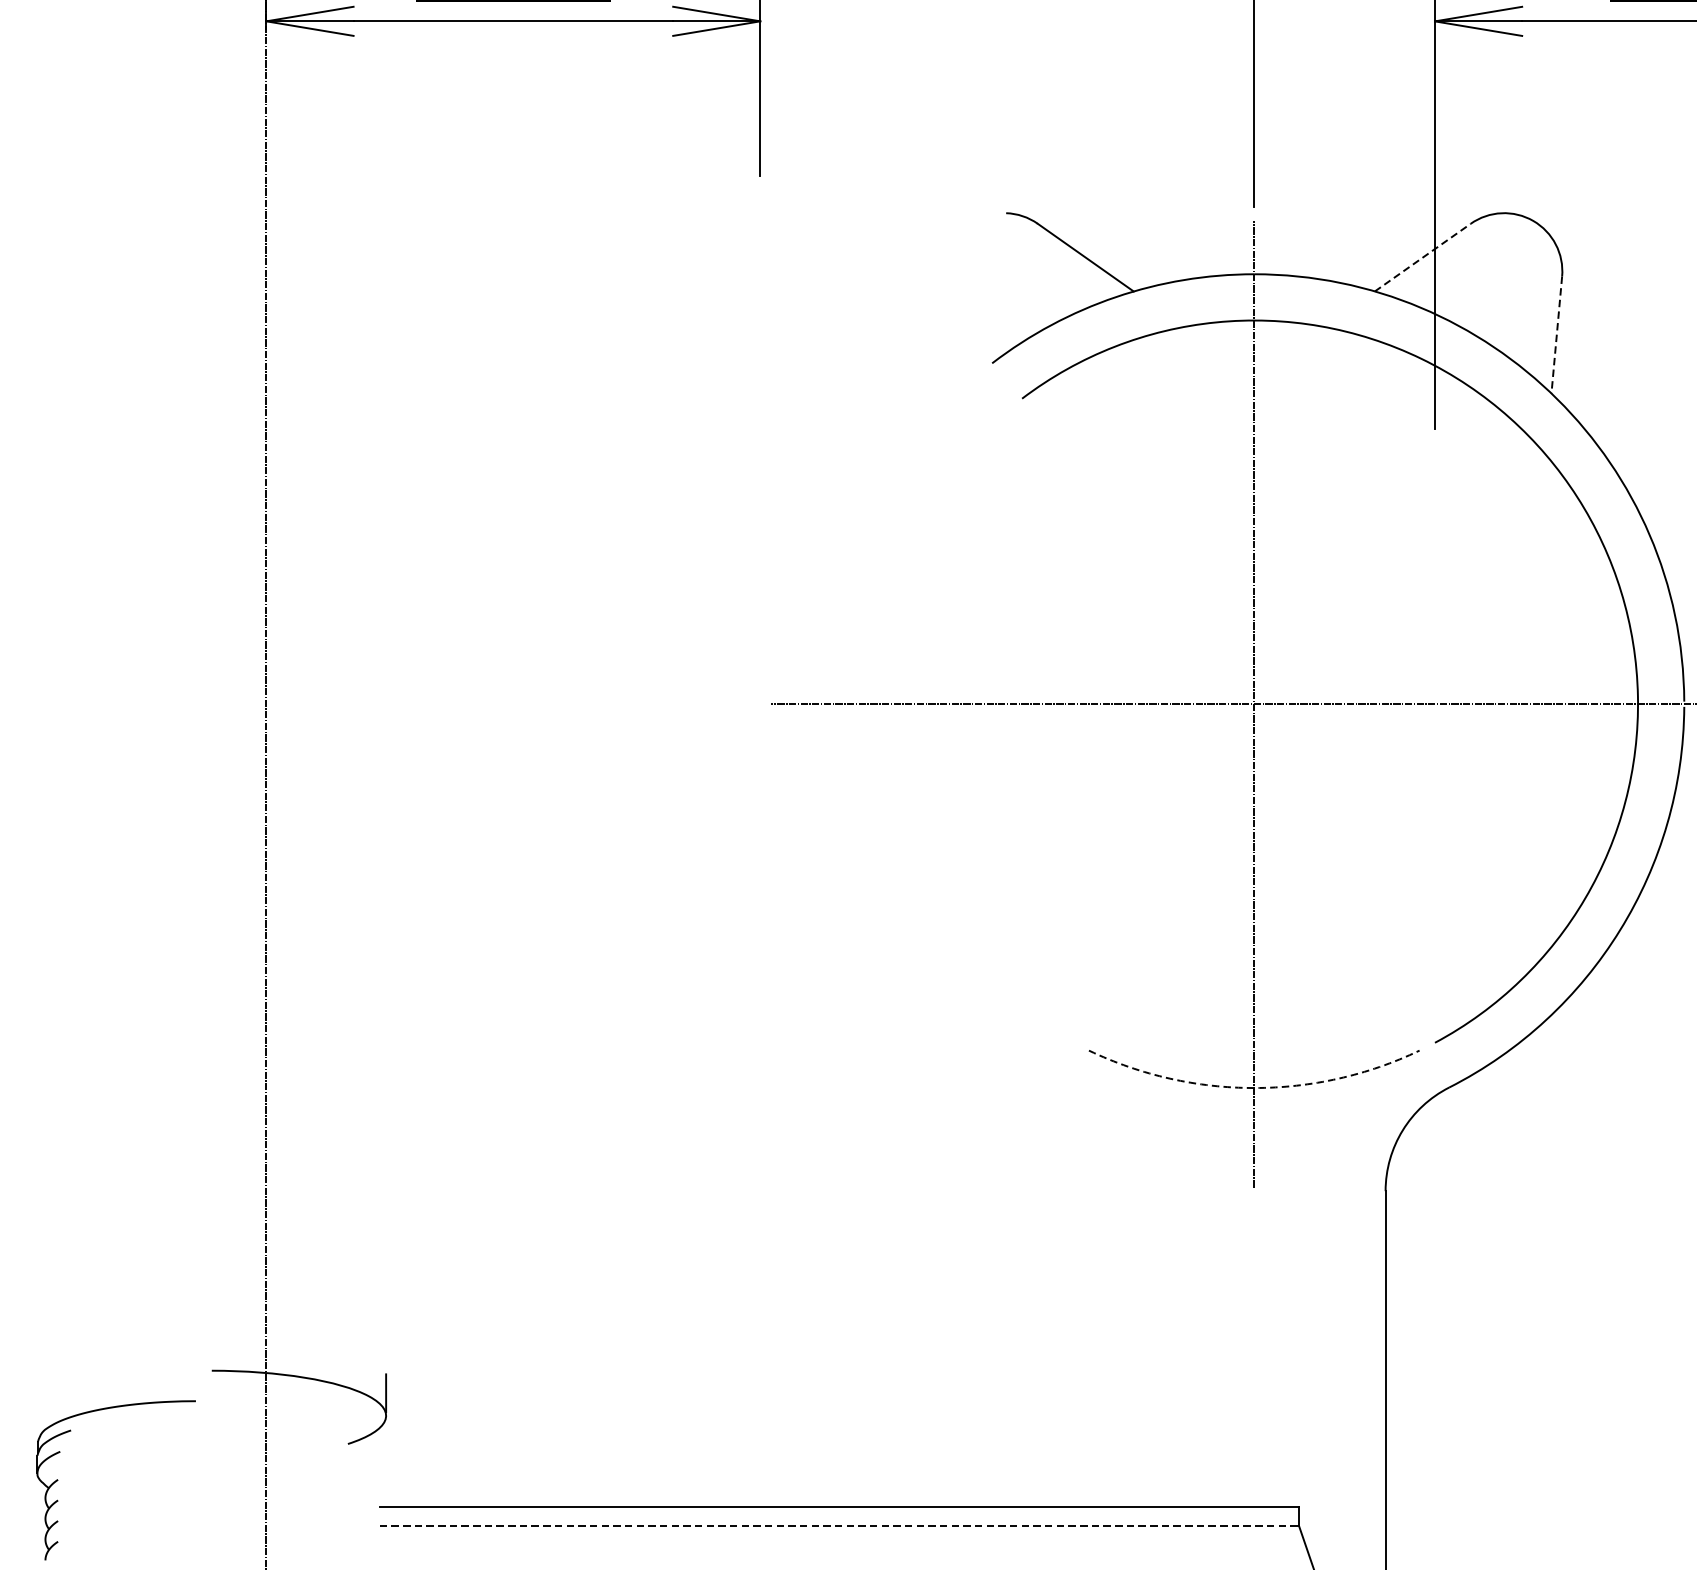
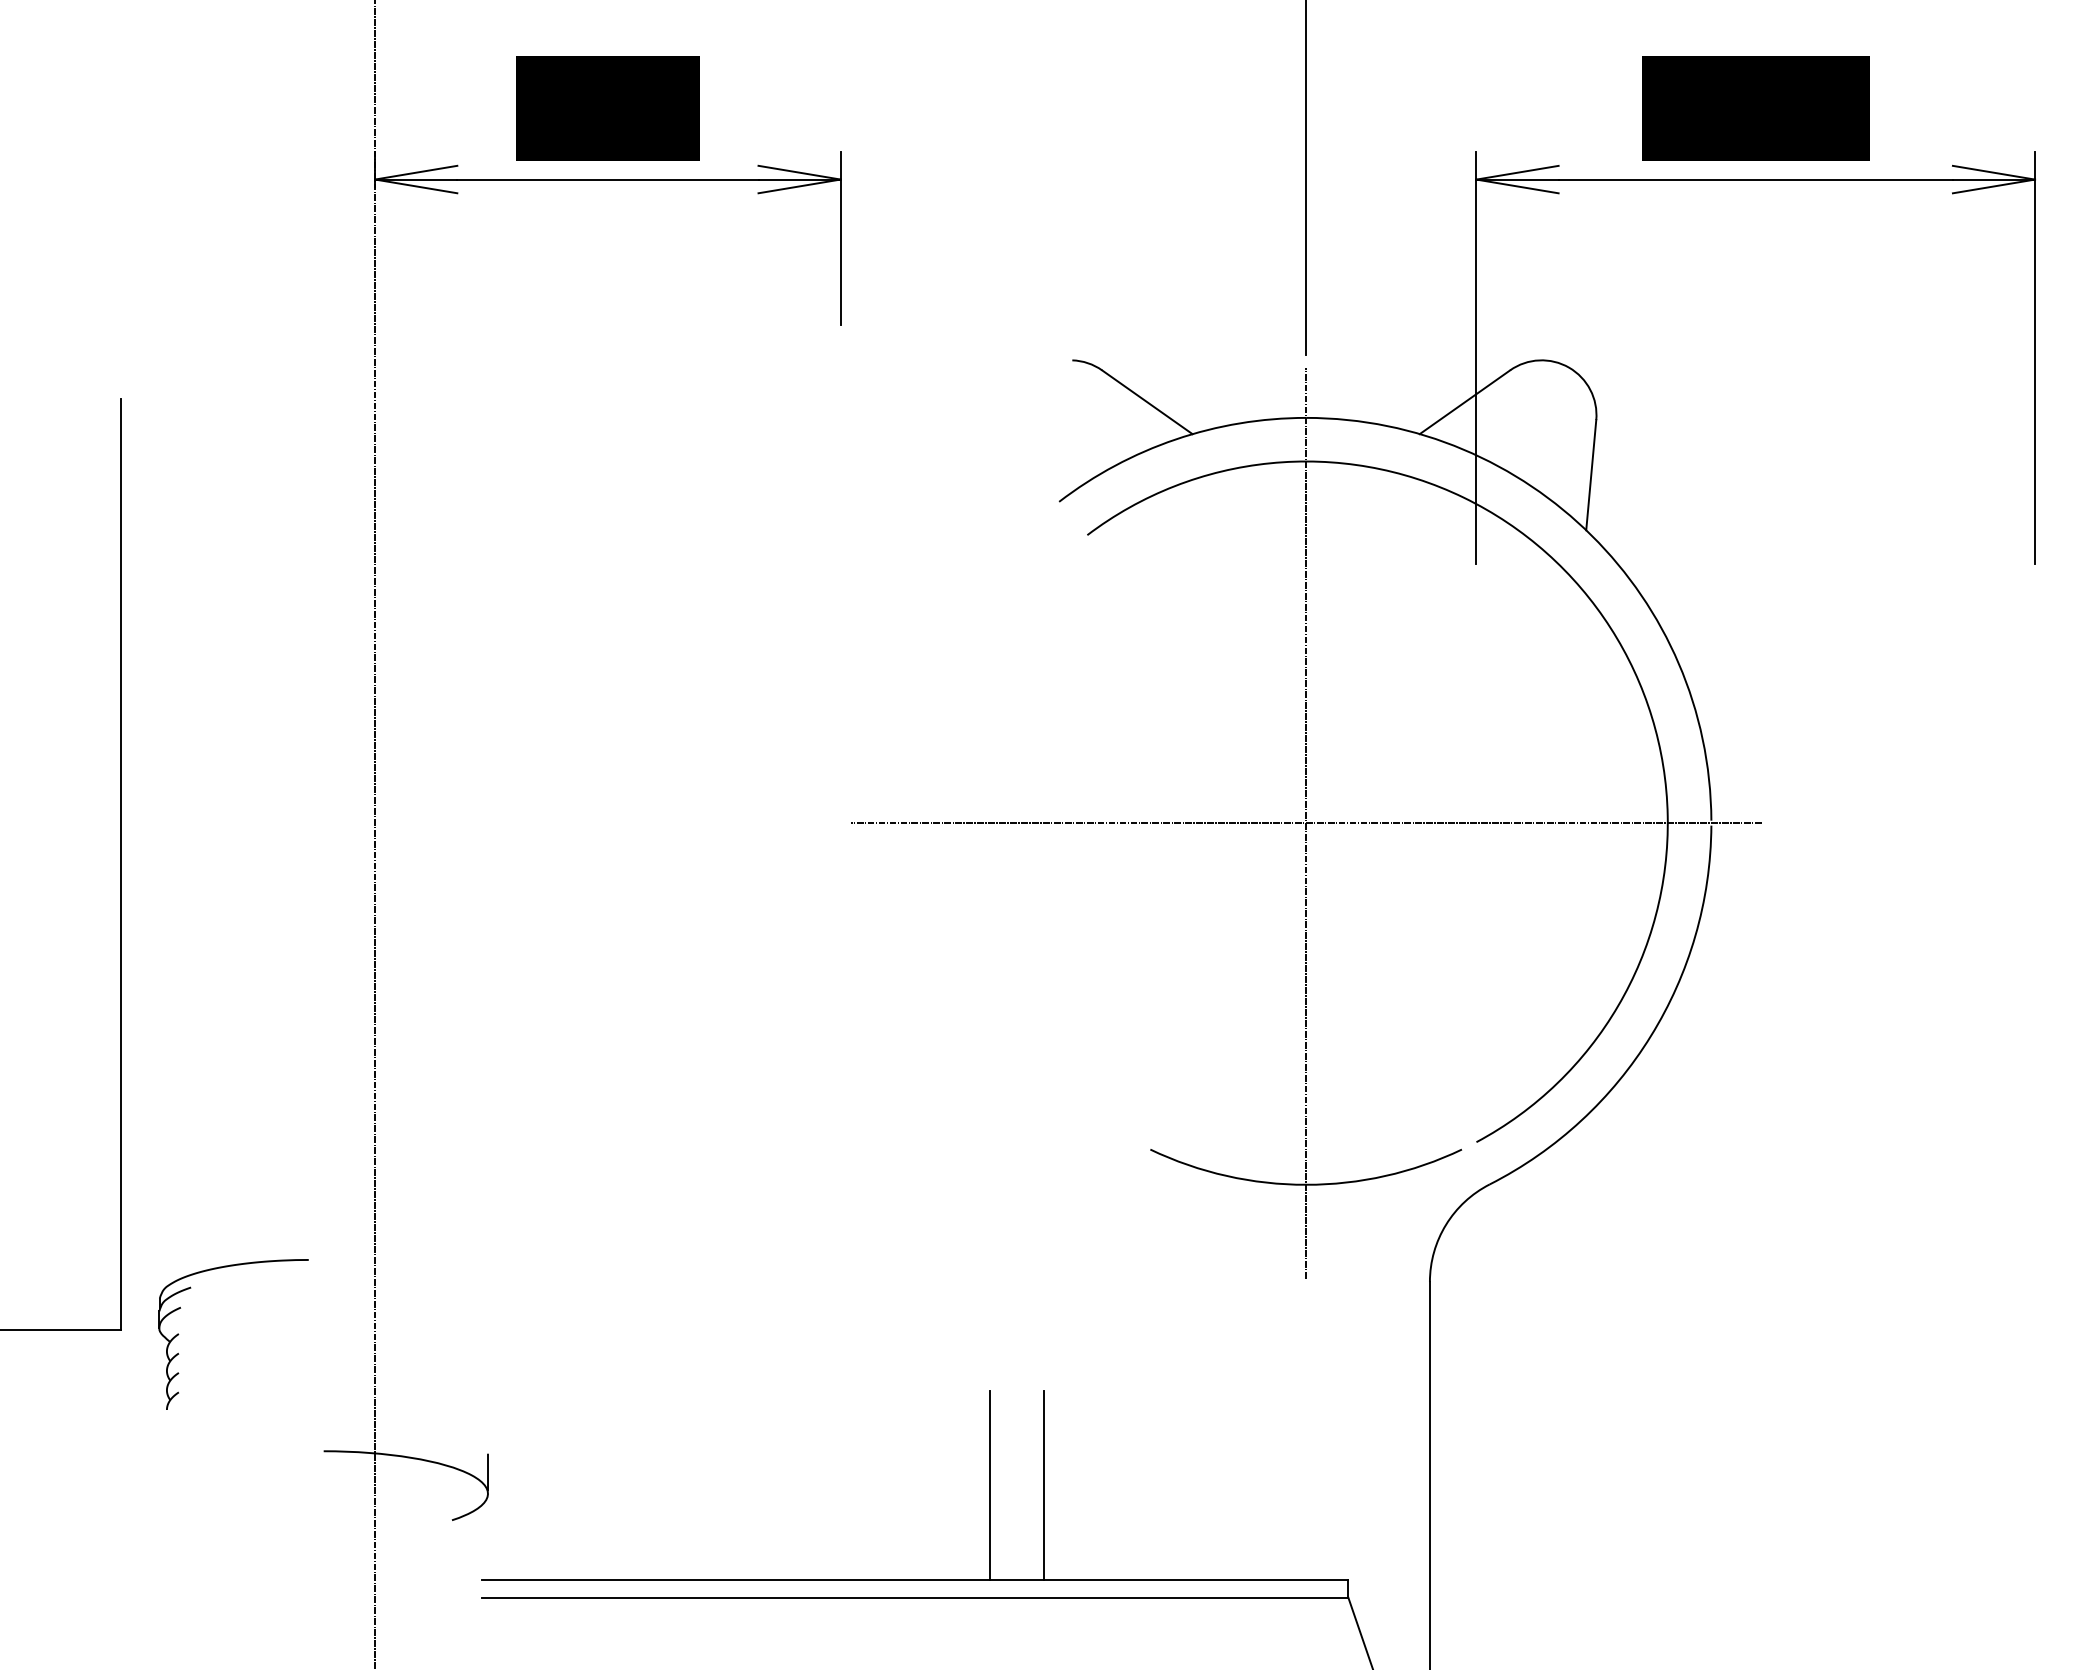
line: (1423, 256) -> (1465, 401), dashed -> solid
line: (1557, 335) -> (1591, 475), dashed -> solid
arc: (1254, 1087) -> (1306, 1184), dashed -> solid
line: (919, 1406) -> (990, 1484), added
line: (975, 1406) -> (1043, 1484), added
part: (58, 1480) -> (179, 1334), moved
line: (839, 1525) -> (915, 1597), dashed -> solid

